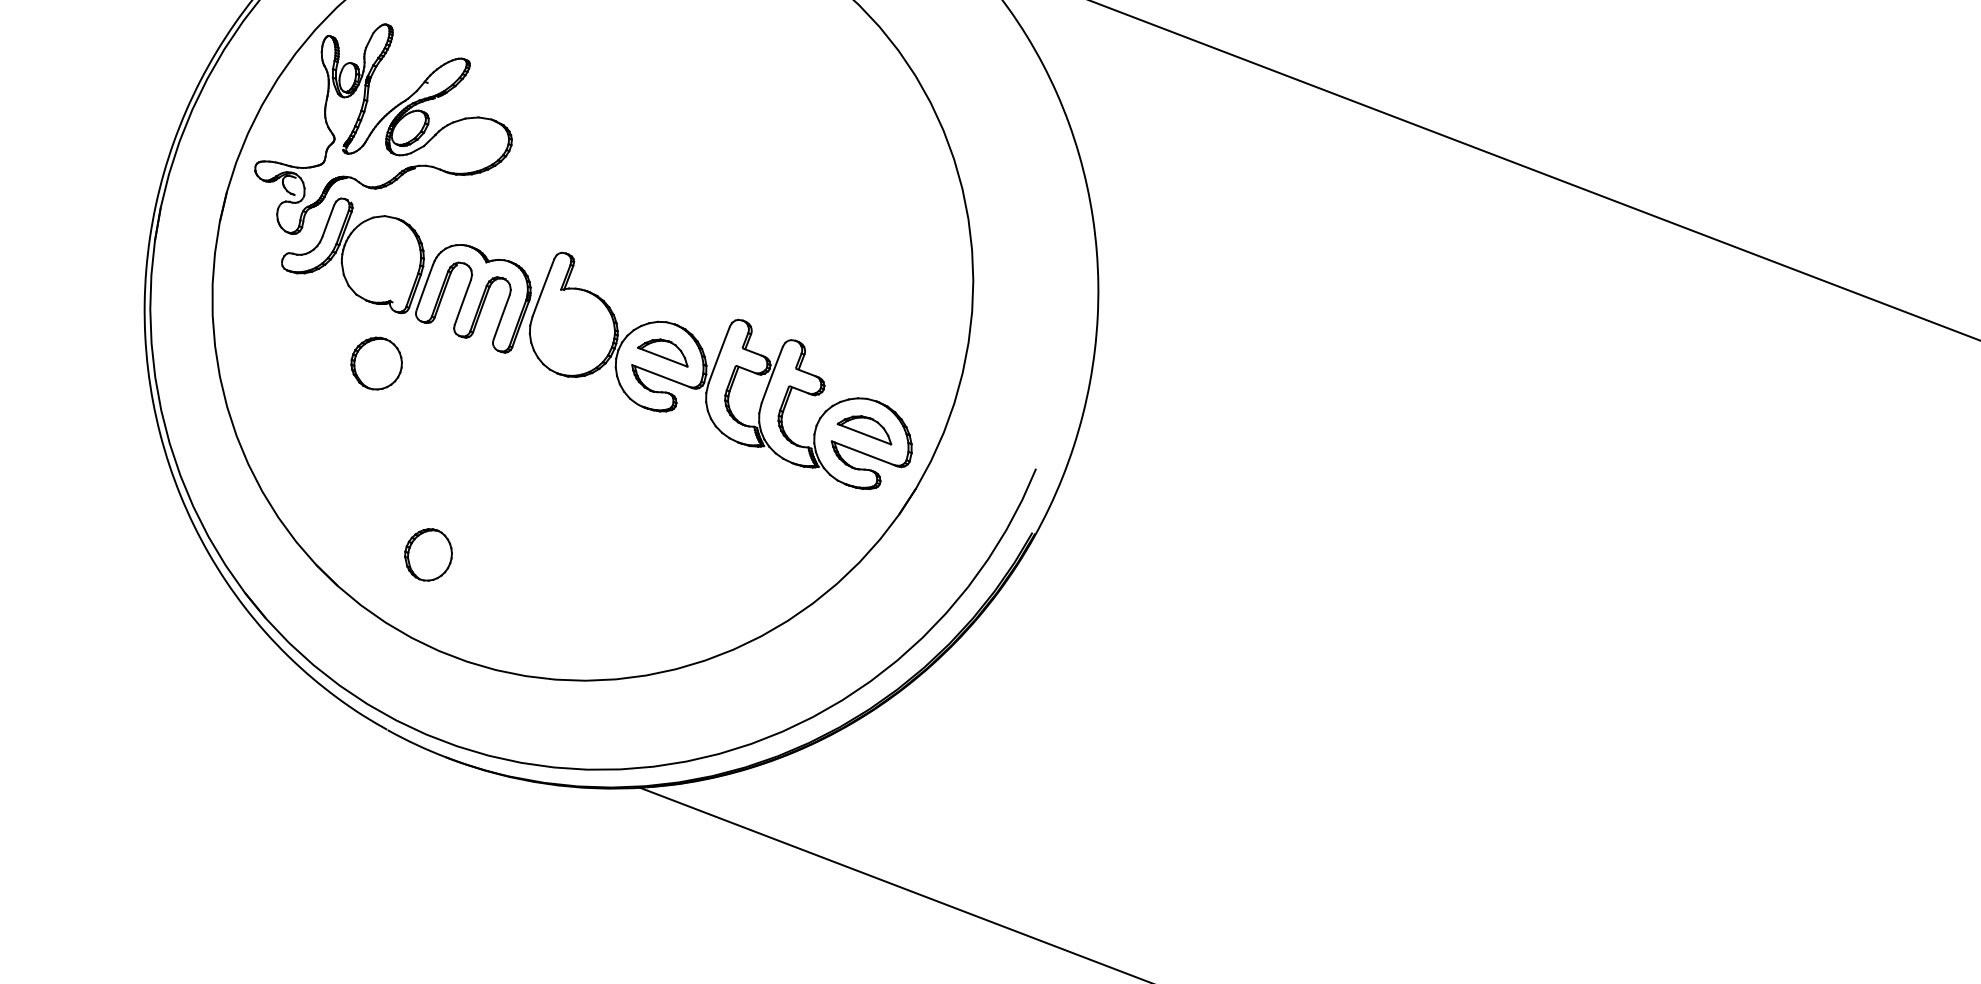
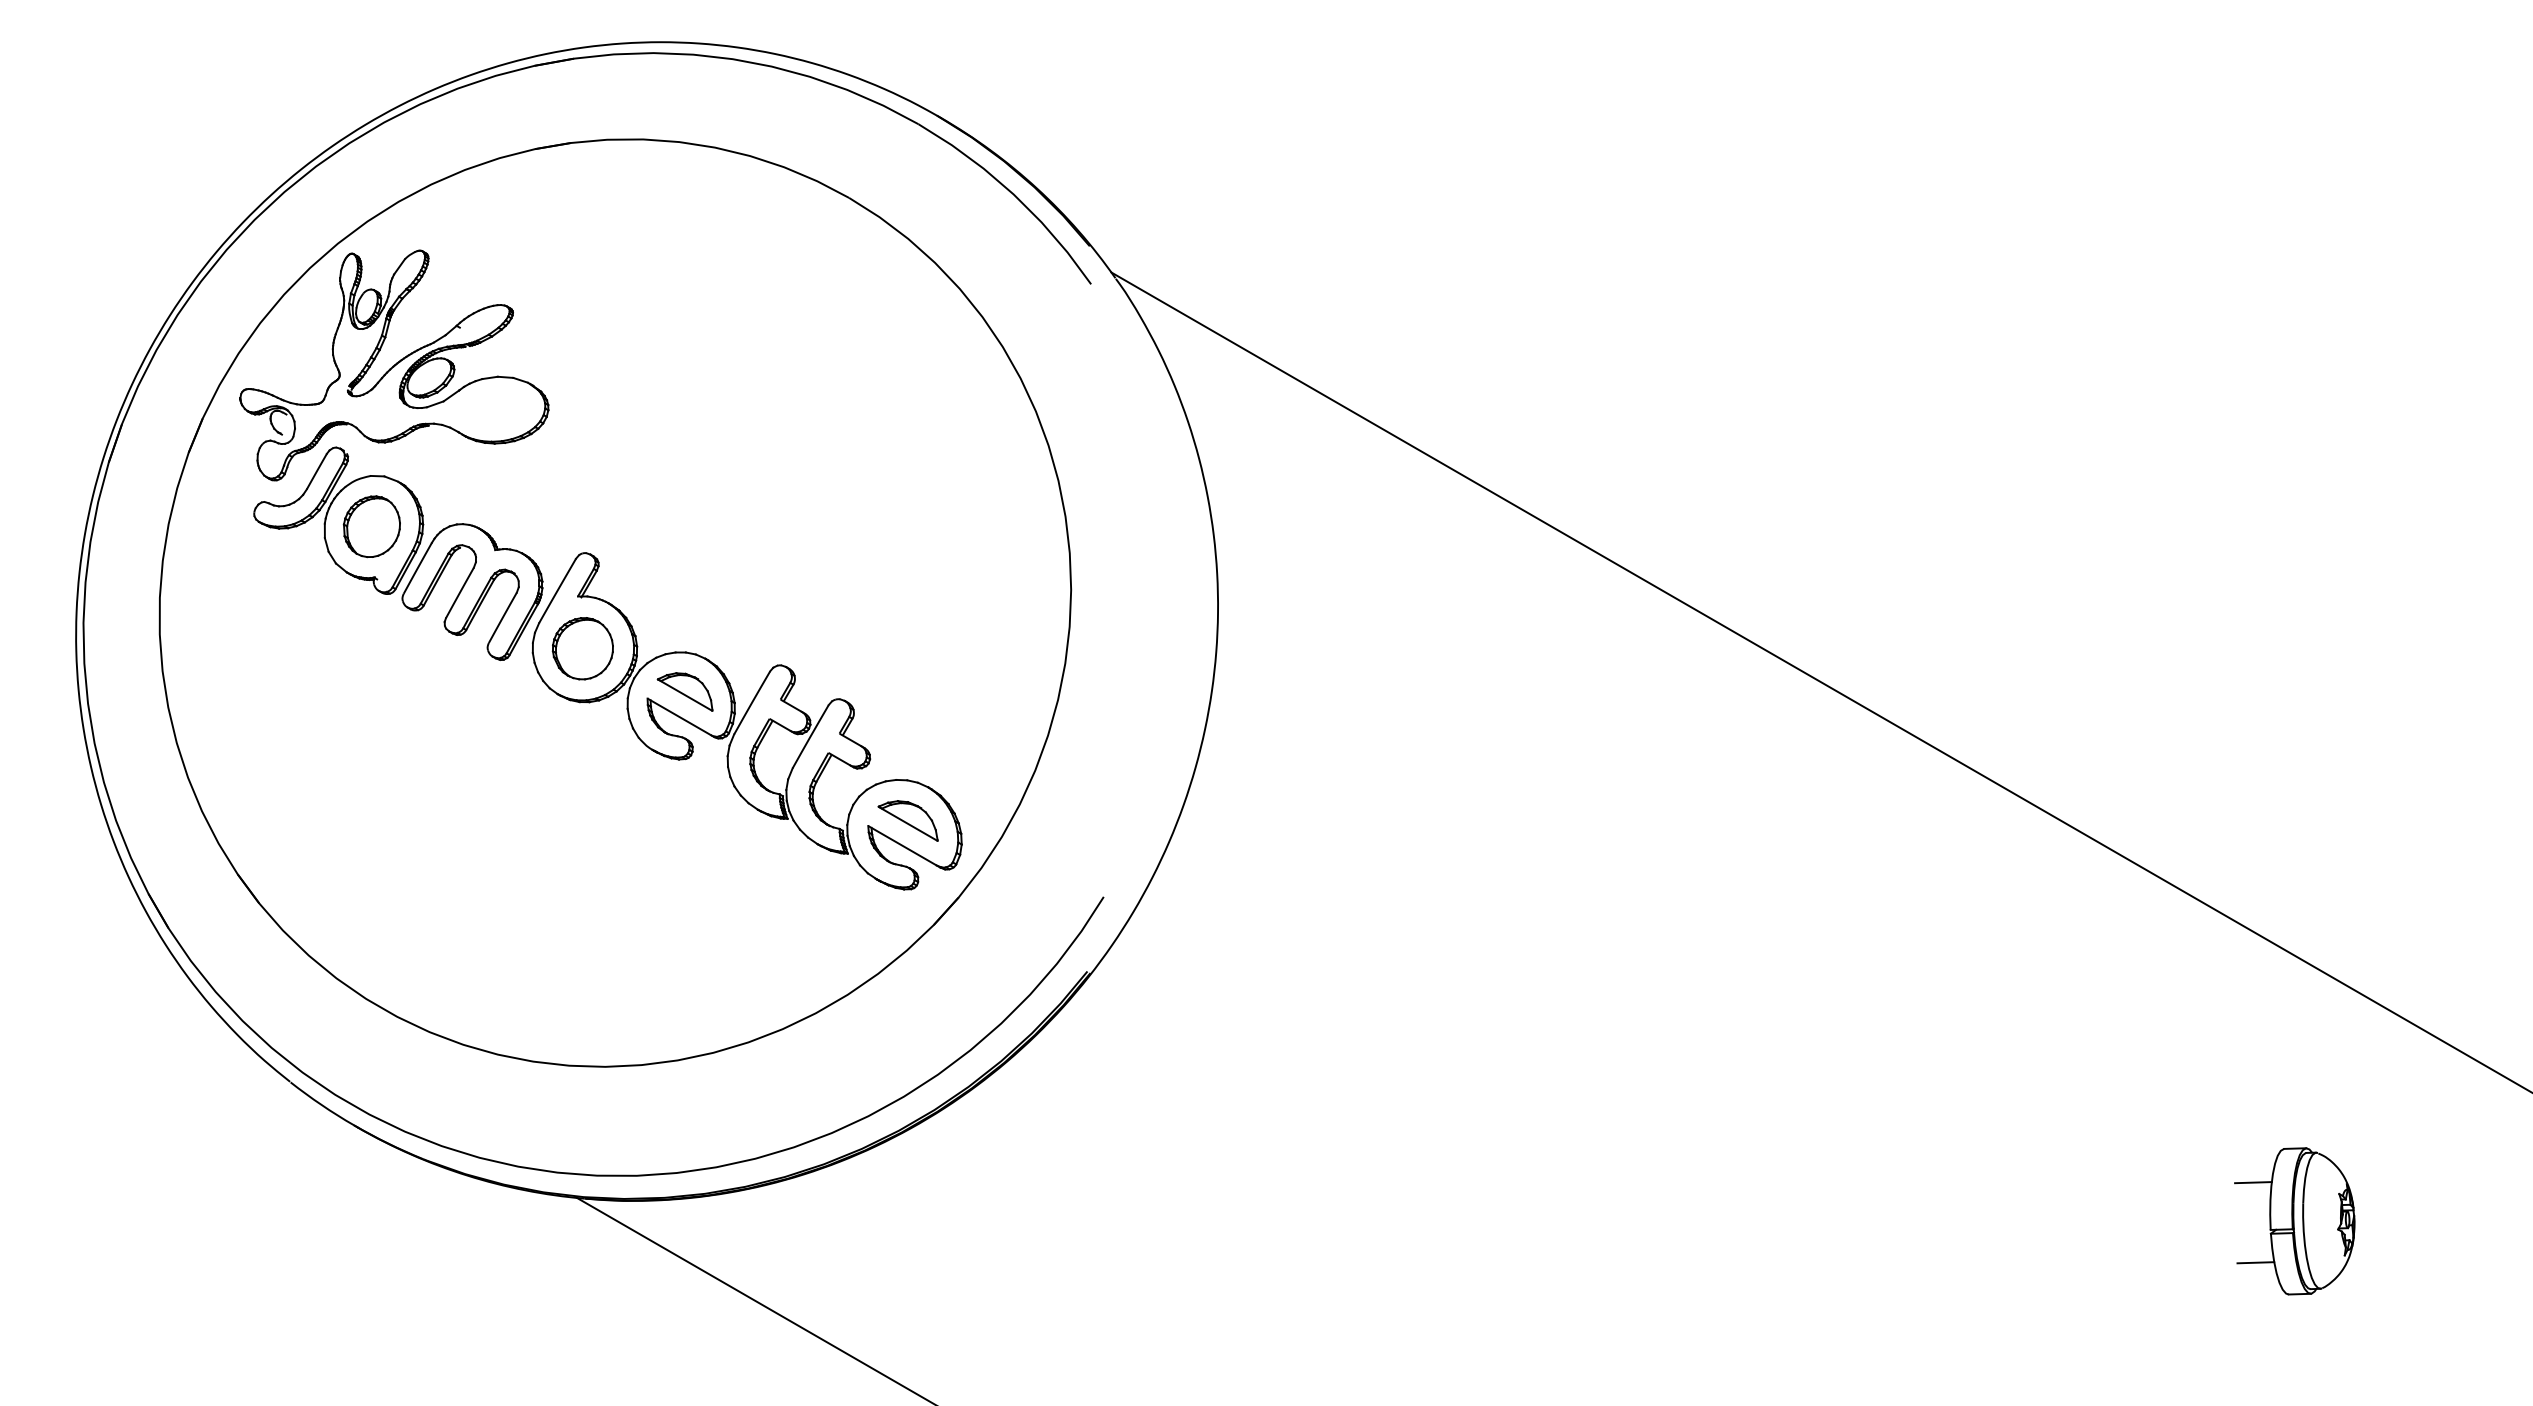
part: (376, 363) -> (582, 648), moved
part: (428, 554) -> (371, 526), moved

